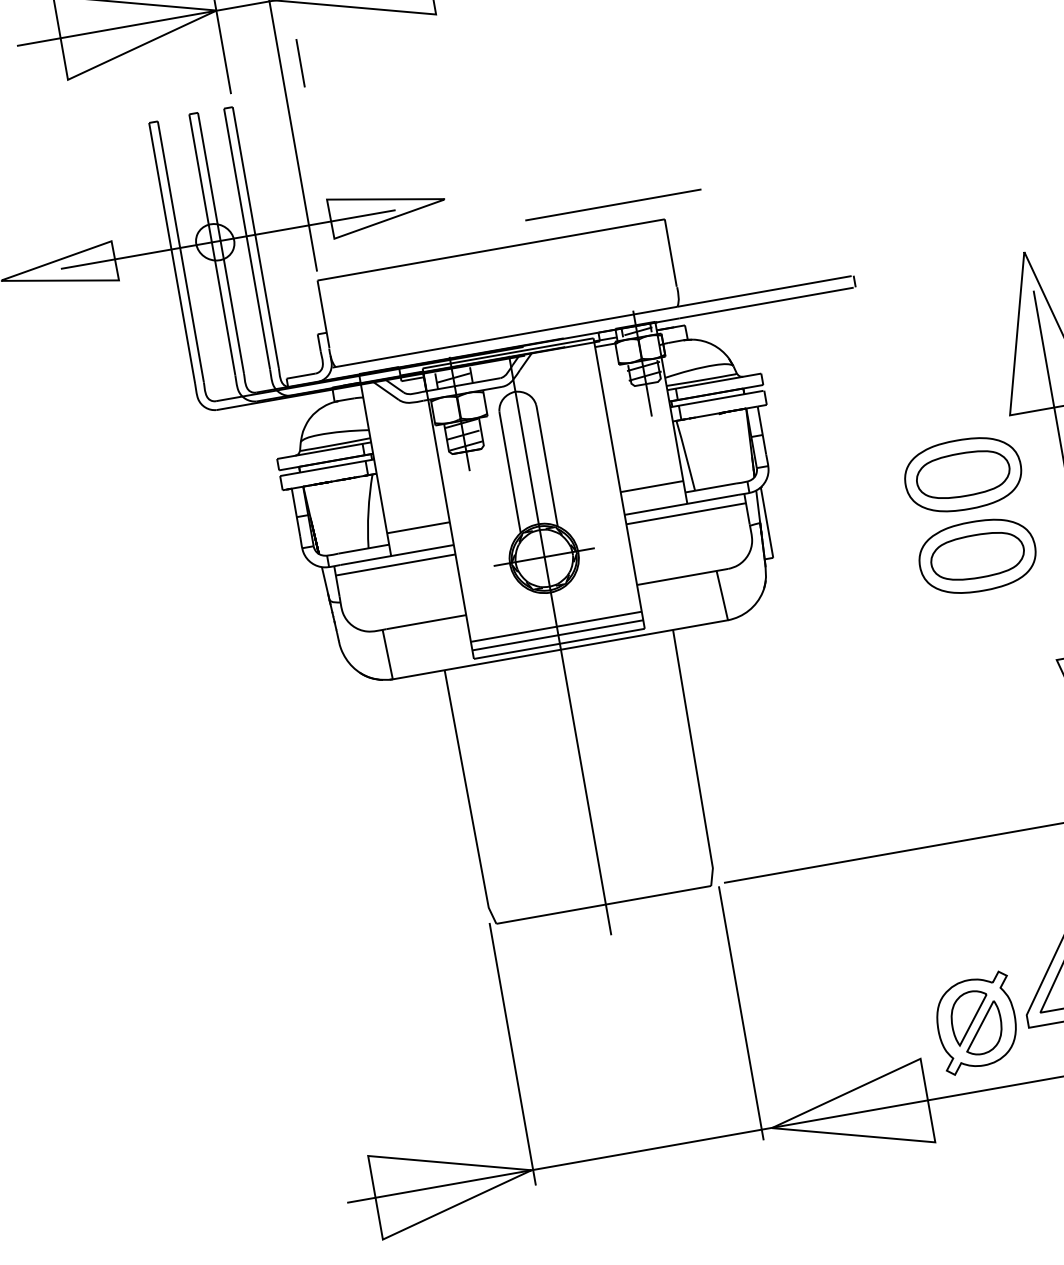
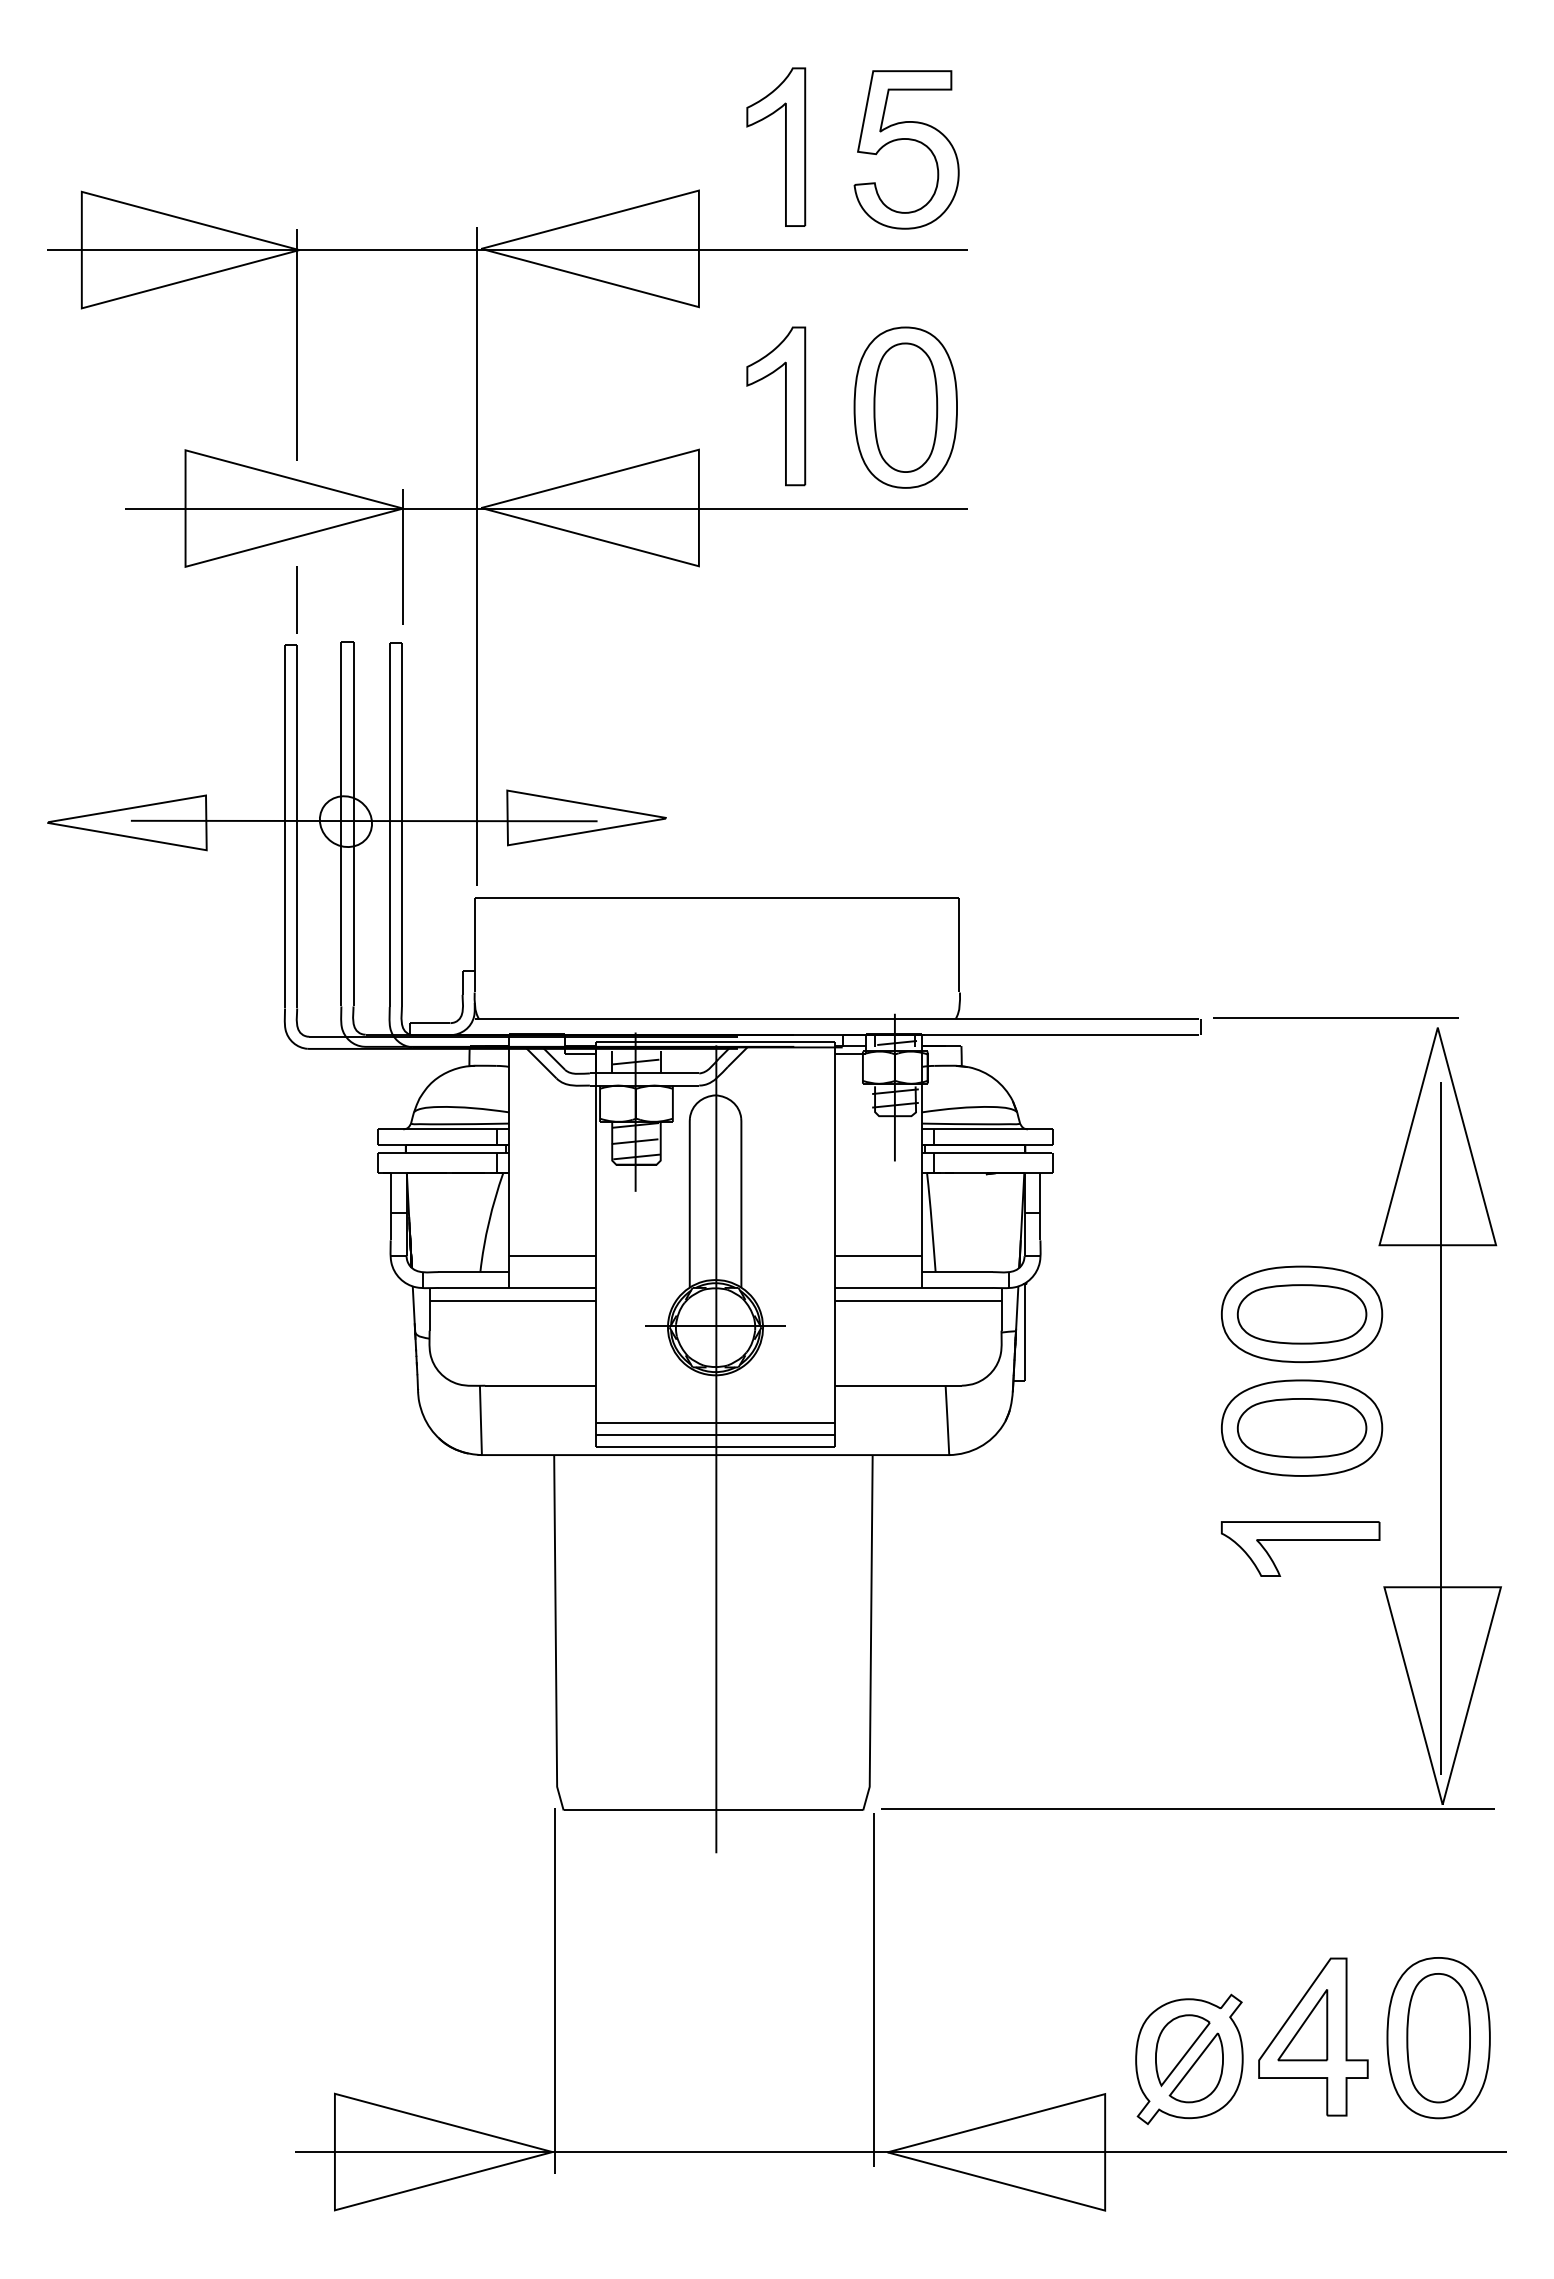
line: (300, 63) -> (296, 599), moved
line: (612, 204) -> (1335, 1017), moved
part: (990, 637) -> (1300, 1540), added

